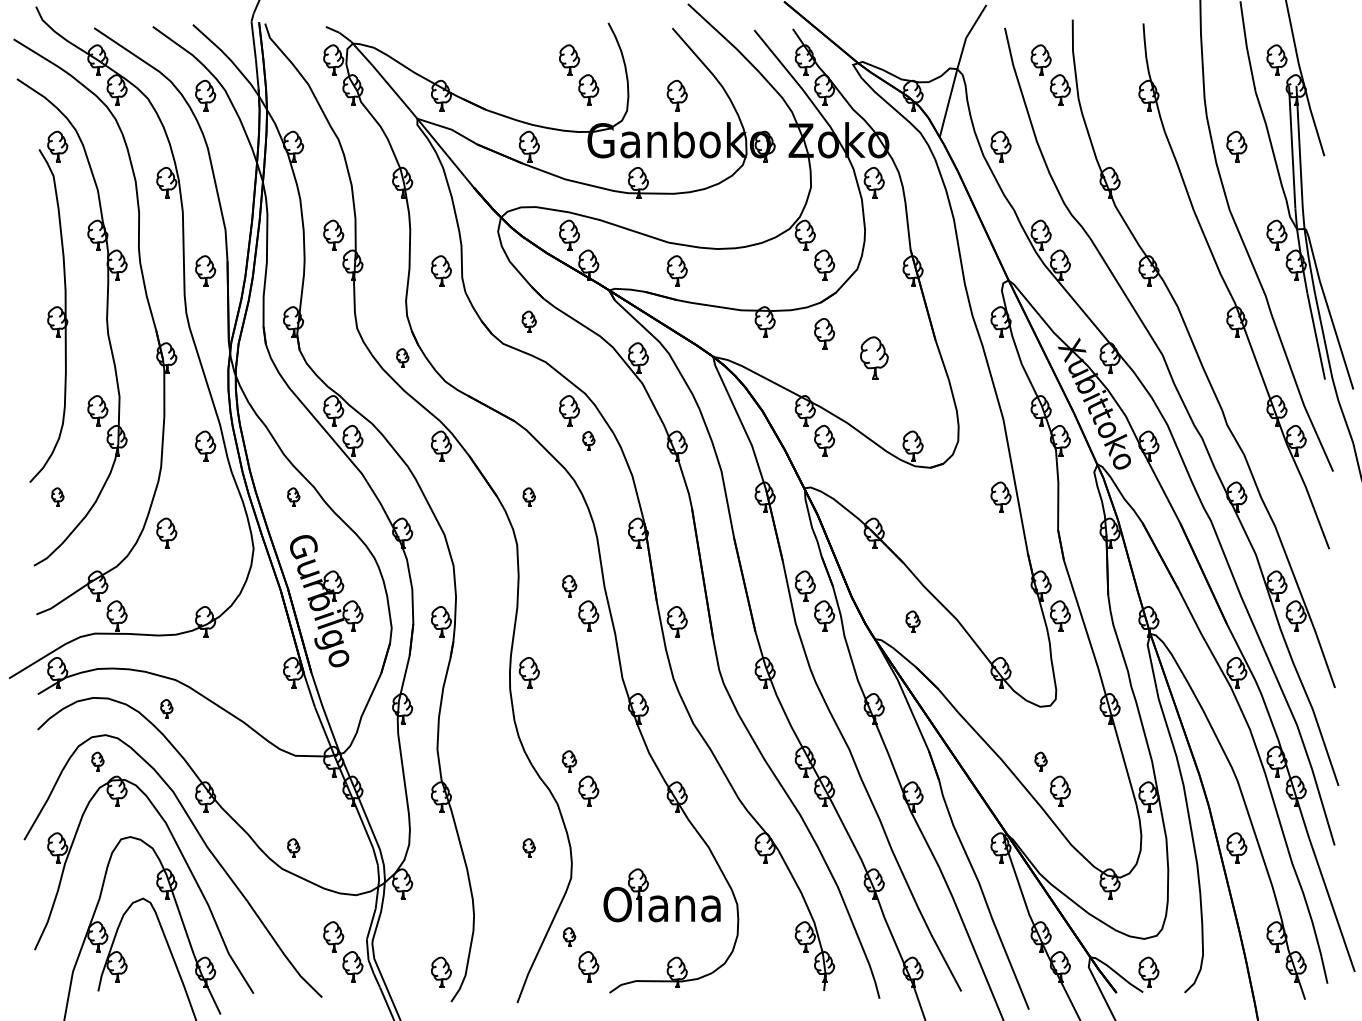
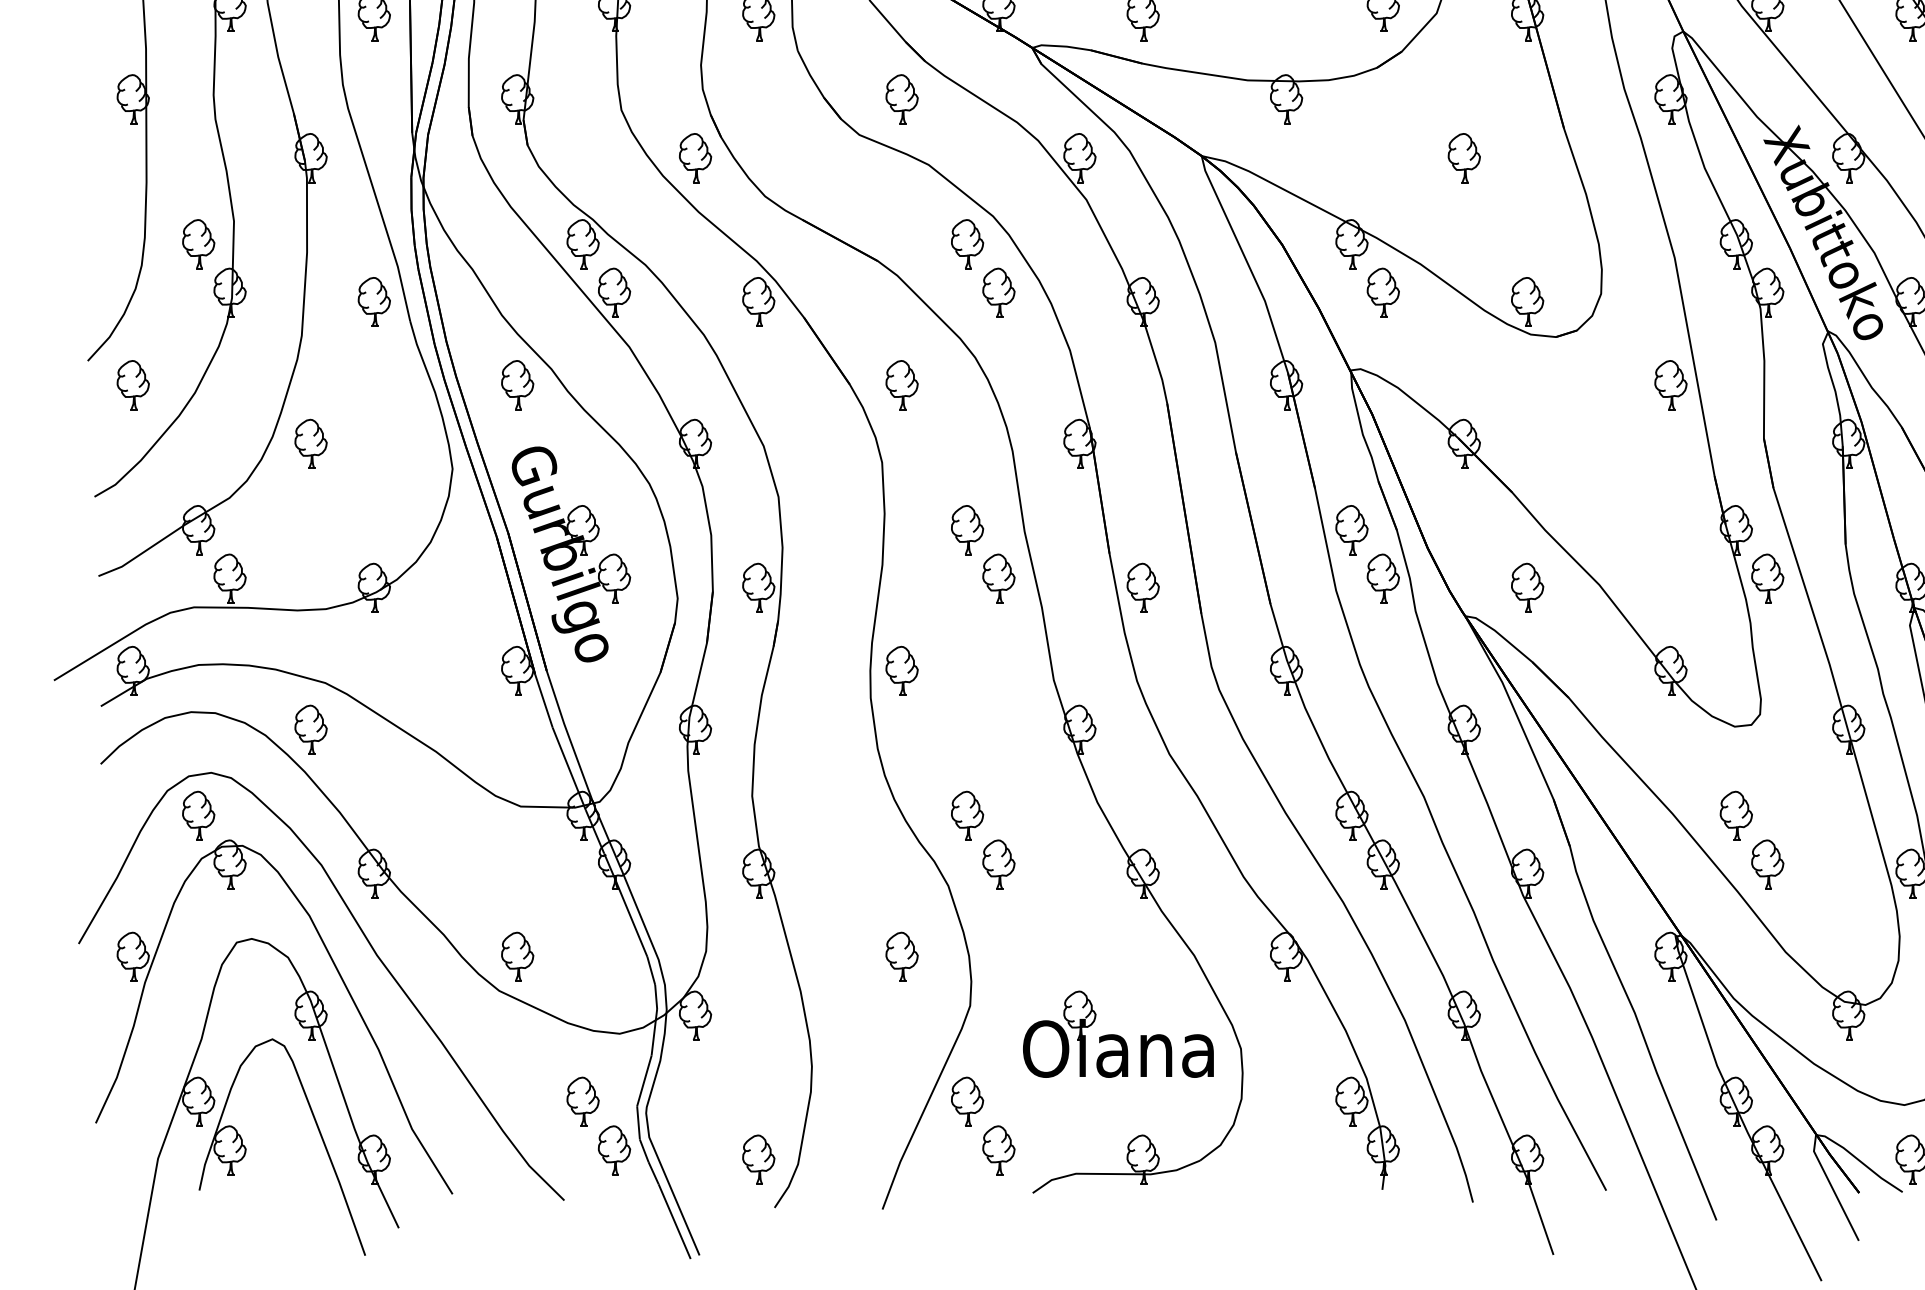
part: (528, 321) -> (900, 98), size x1.43
part: (824, 333) -> (1383, 118), removed
part: (402, 357) -> (695, 157), size x1.67
part: (873, 357) -> (1463, 157), size x0.71
part: (588, 440) -> (998, 292), size x1.67
part: (57, 496) -> (132, 383), size x1.67
part: (293, 496) -> (517, 383), size x1.67
part: (528, 496) -> (900, 383), size x1.67
part: (569, 585) -> (967, 528), size x1.43
part: (912, 621) -> (1526, 587), size x1.43
part: (166, 708) -> (310, 729), size x1.67
part: (97, 761) -> (198, 815), size x1.67
part: (569, 761) -> (967, 815), size x1.43
part: (1040, 761) -> (1735, 815), size x1.67
part: (293, 847) -> (517, 955), size x1.67
part: (528, 847) -> (900, 955), size x1.67
part: (569, 936) -> (967, 1101), size x1.67

